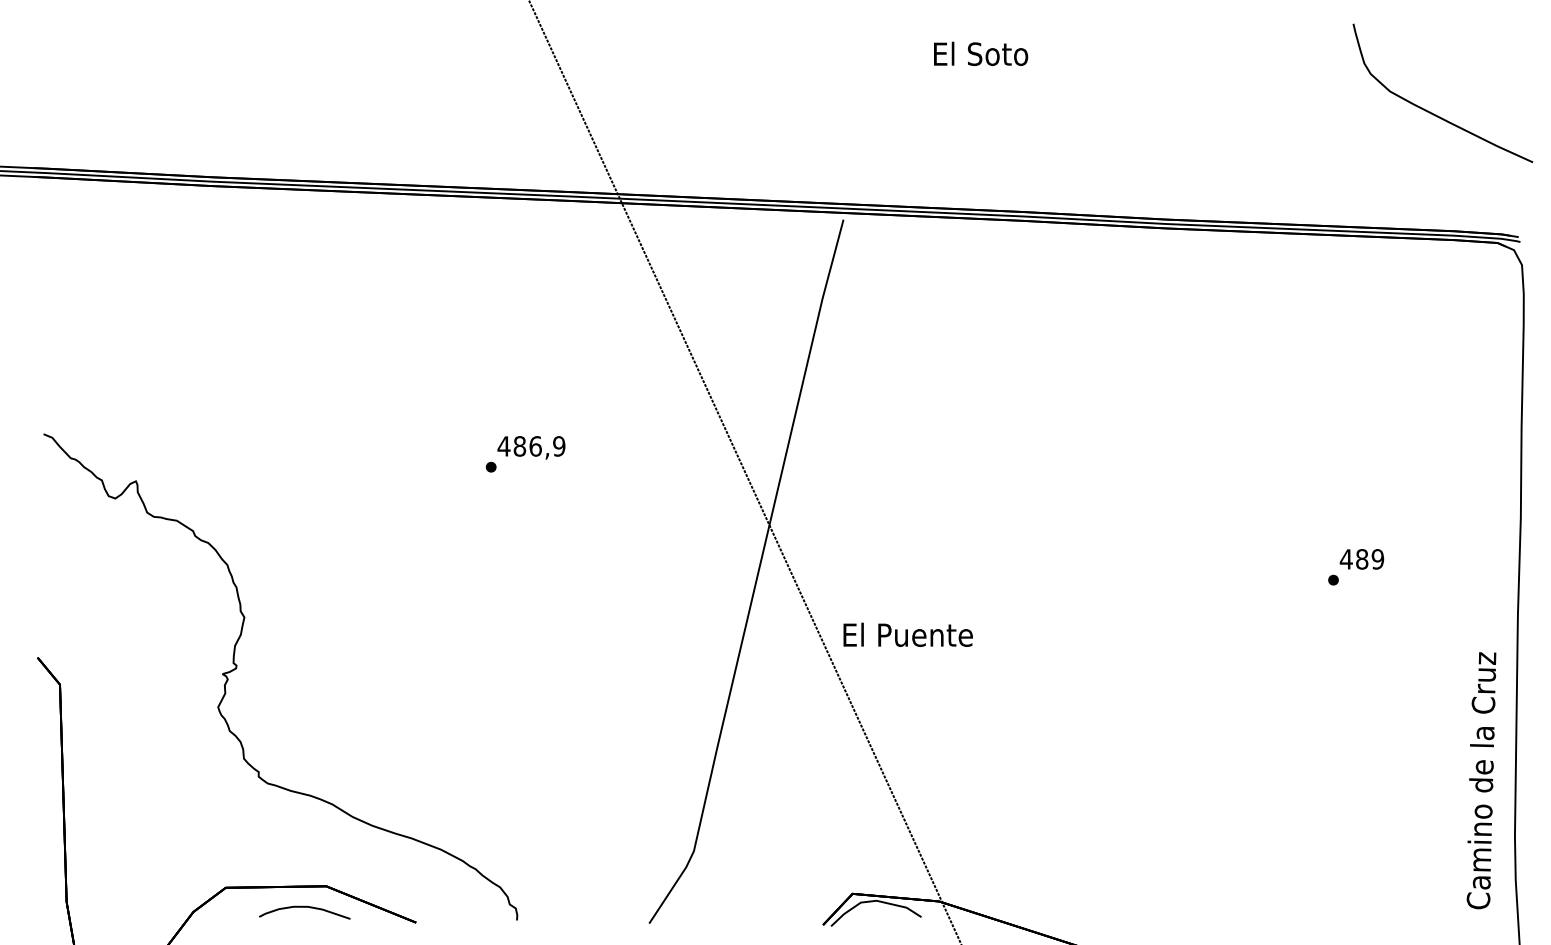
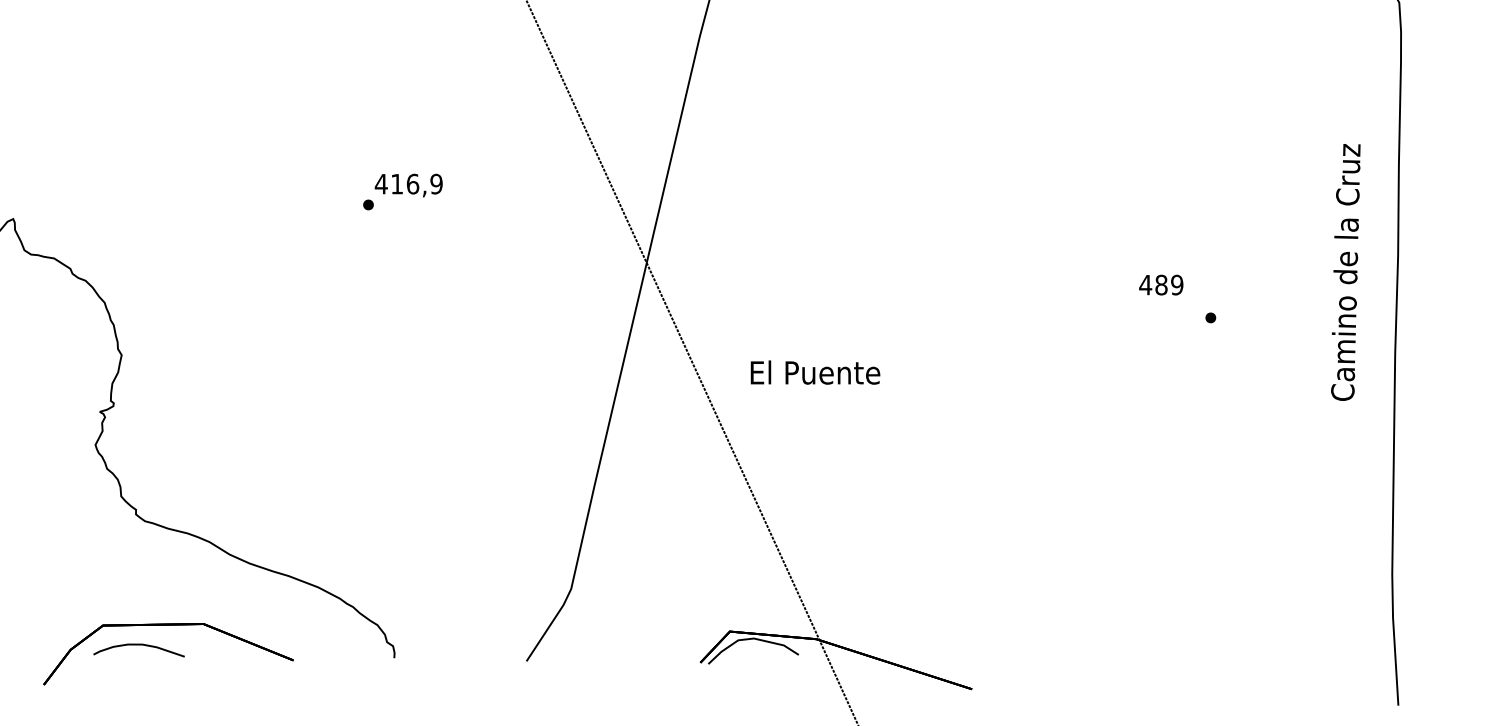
text: (519, 446) -> (396, 184), 486,9 -> 416,9
text: (1361, 559) -> (1160, 285), moved
text: (907, 634) -> (814, 372), moved
text: (1481, 780) -> (1345, 272), moved
curve: (304, 907) -> (138, 645), moved

